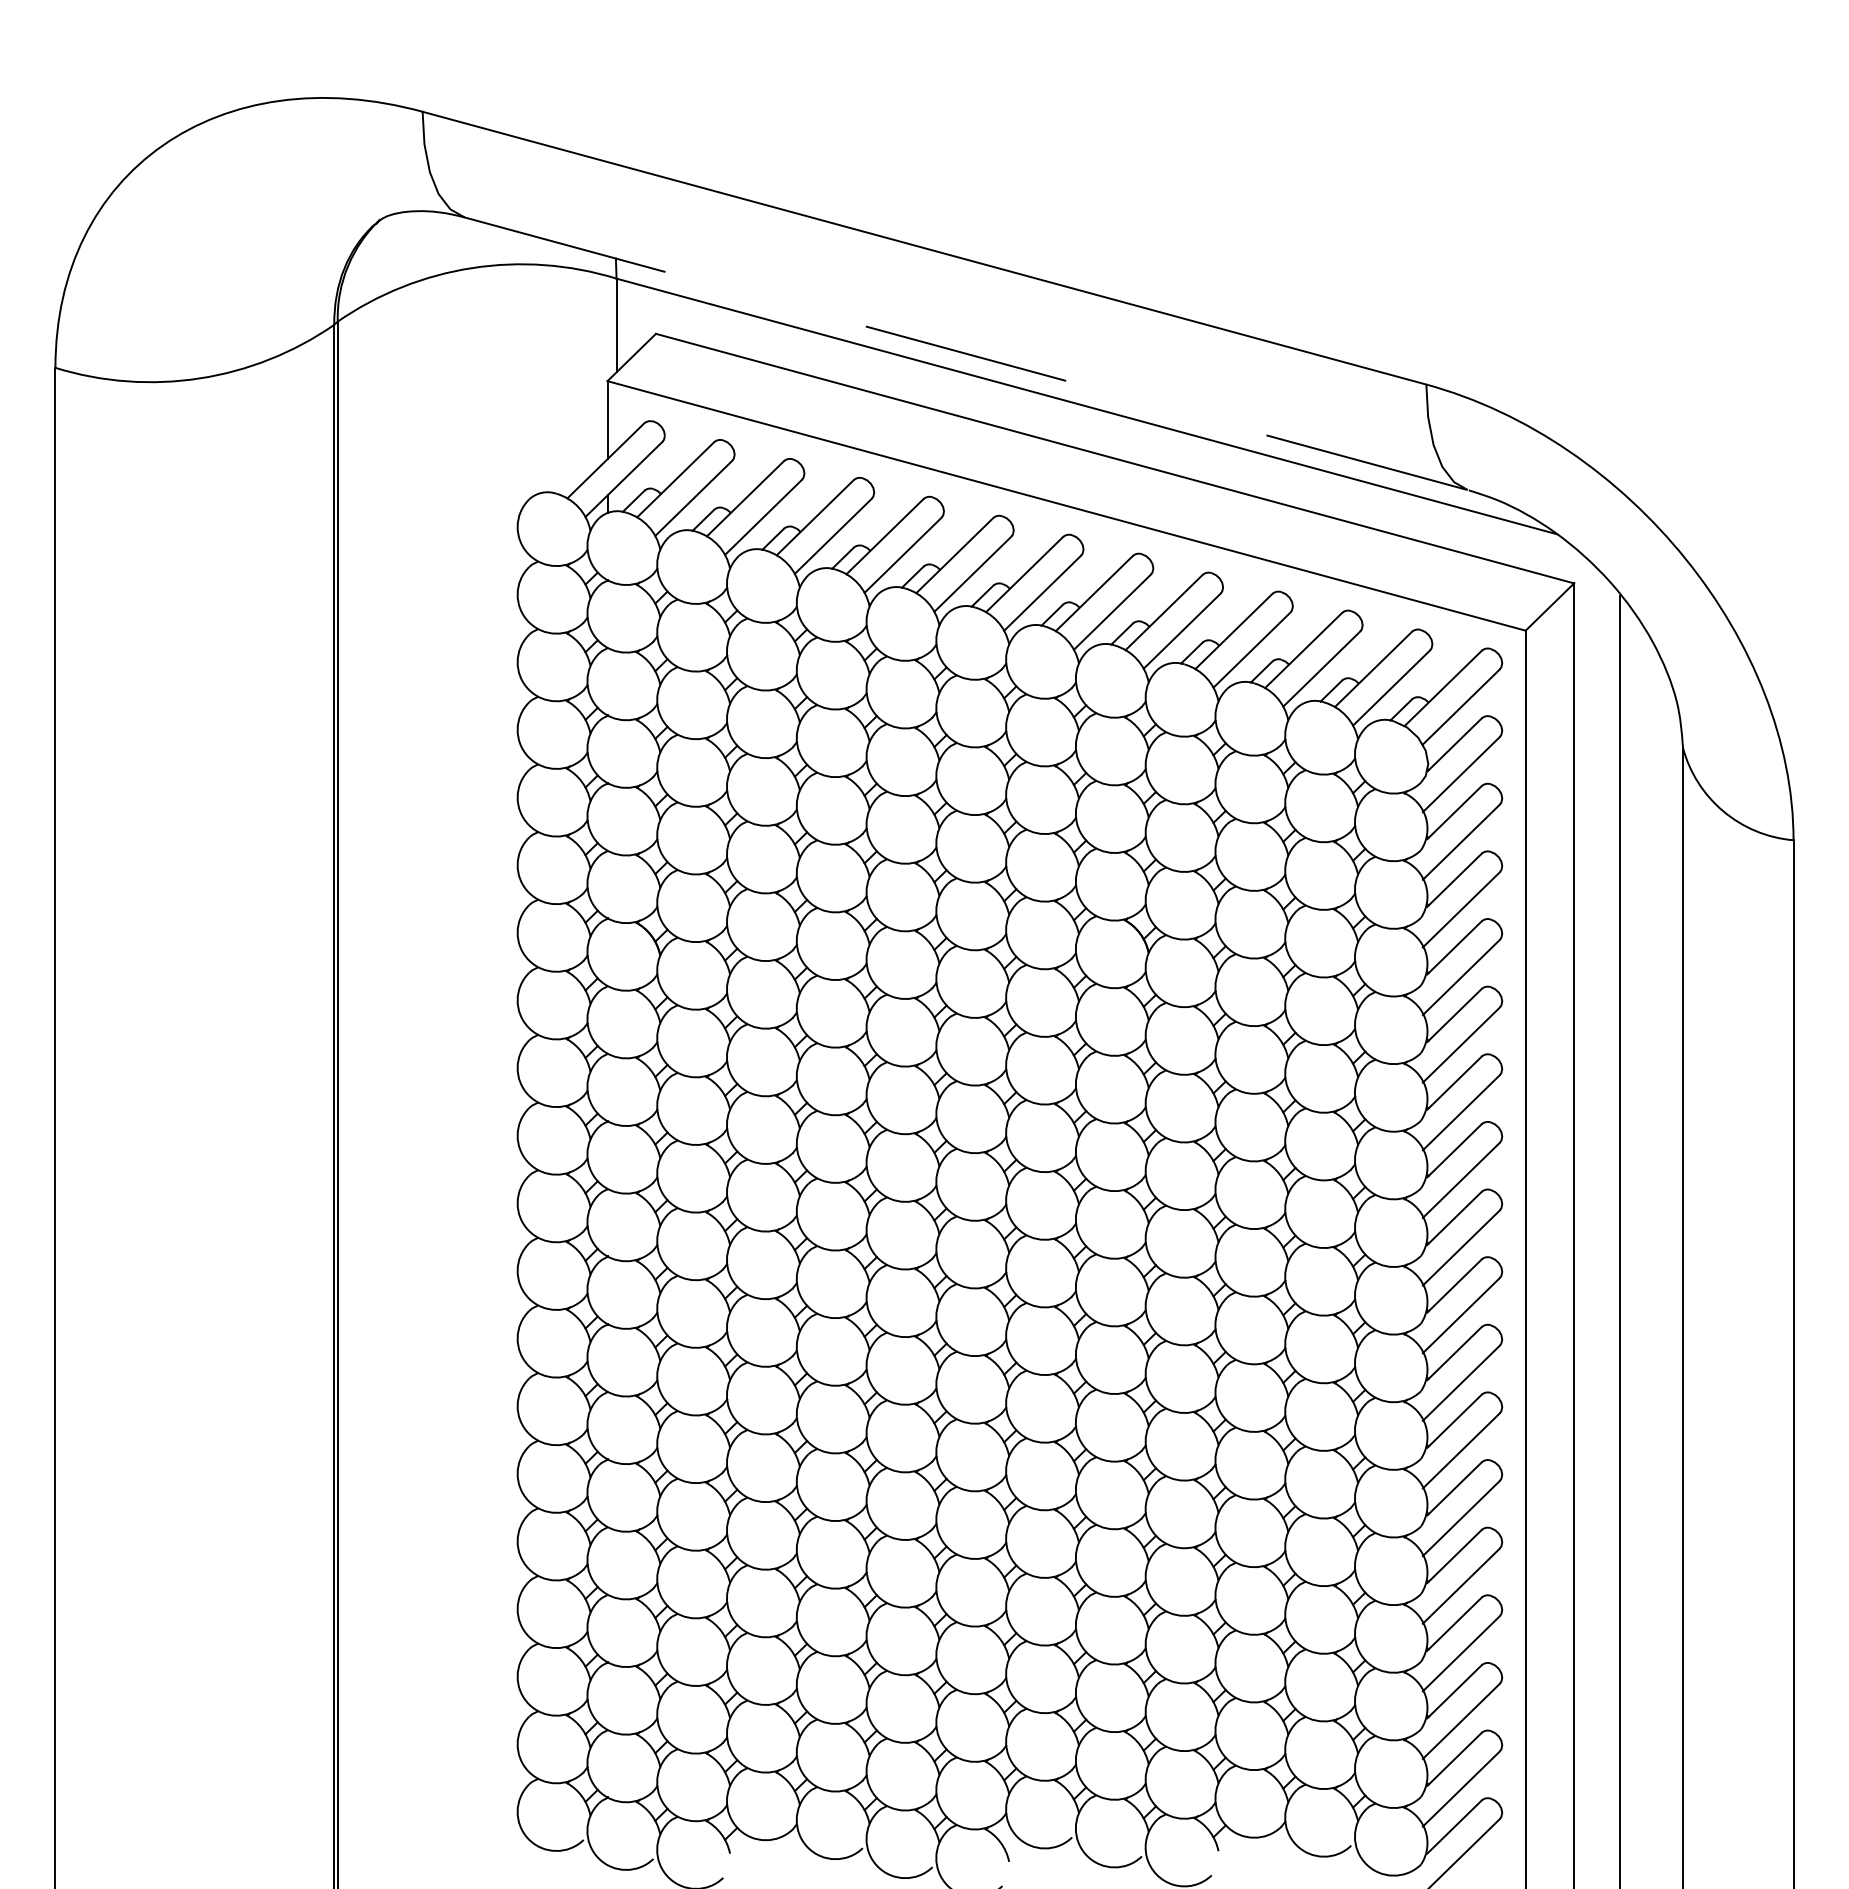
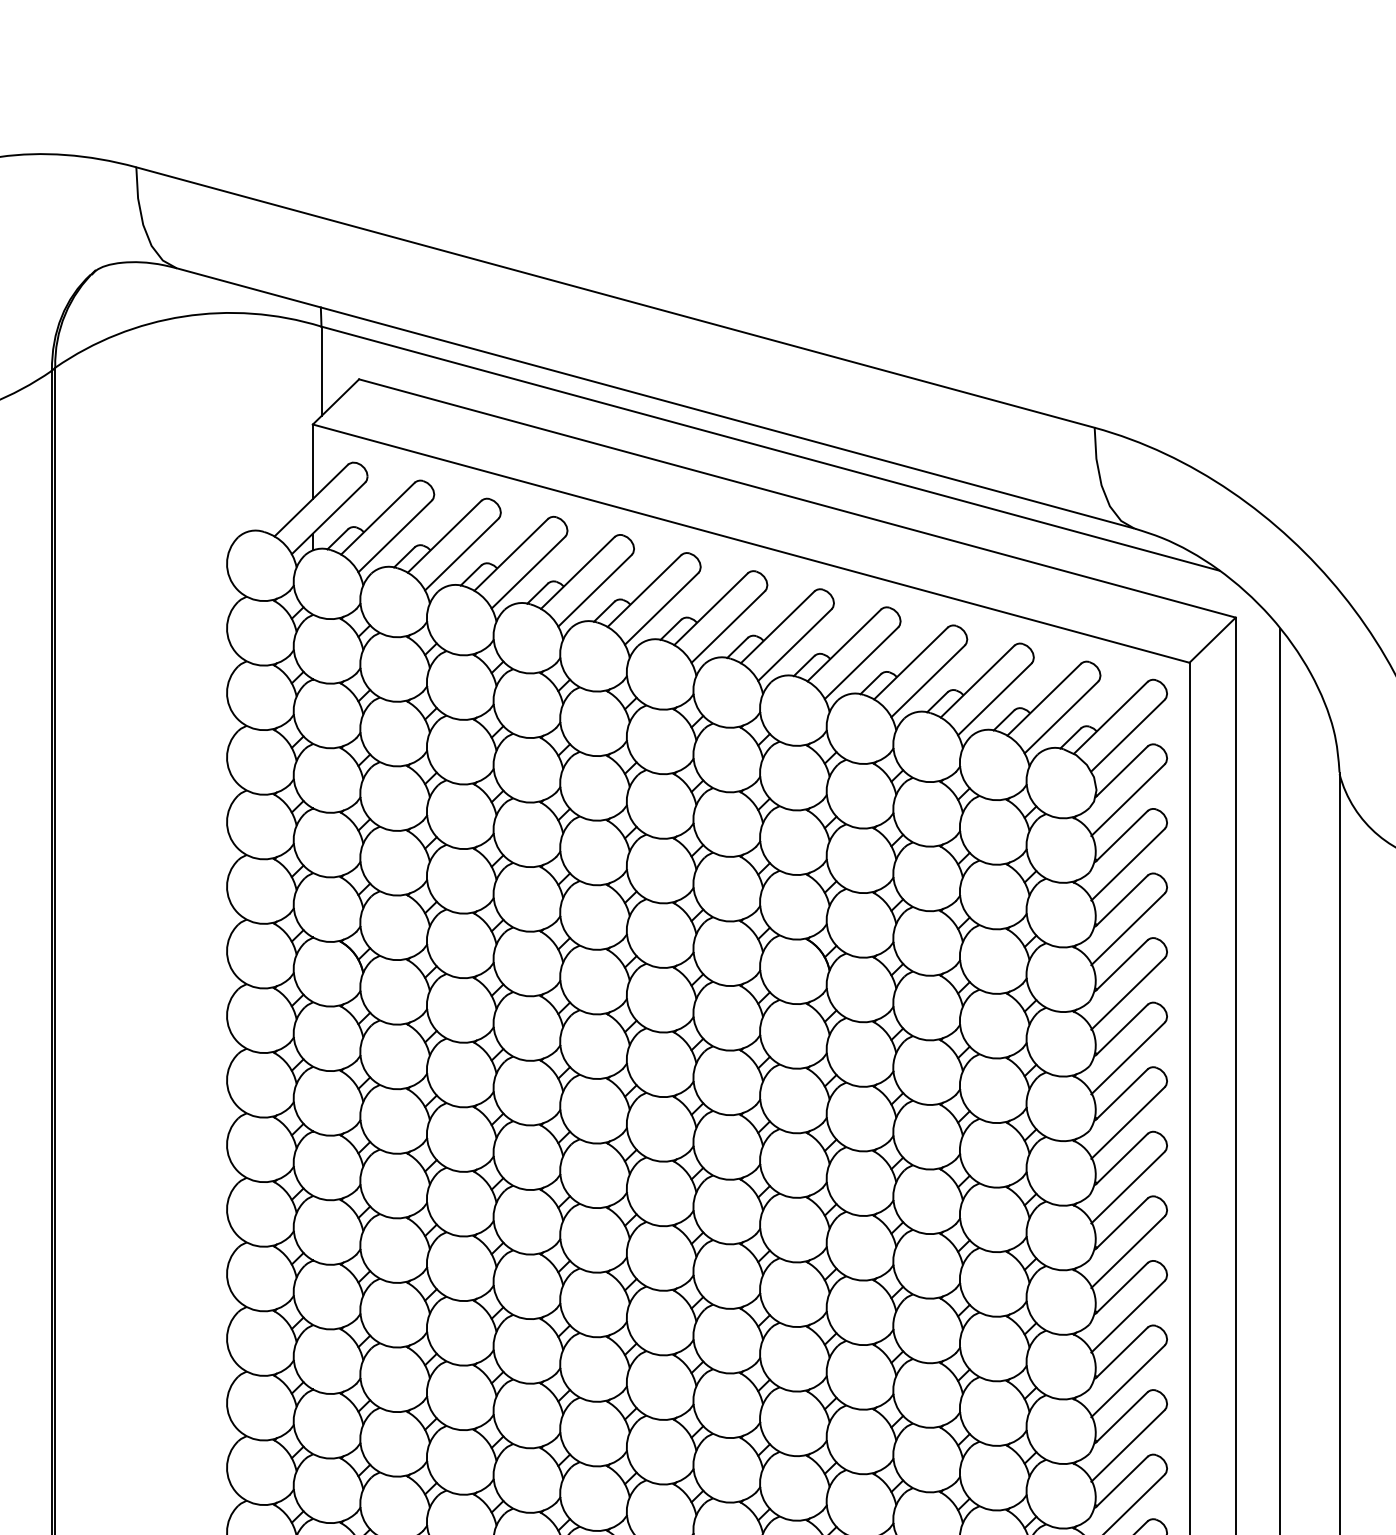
line: (967, 354) -> (656, 399), dashed -> solid

